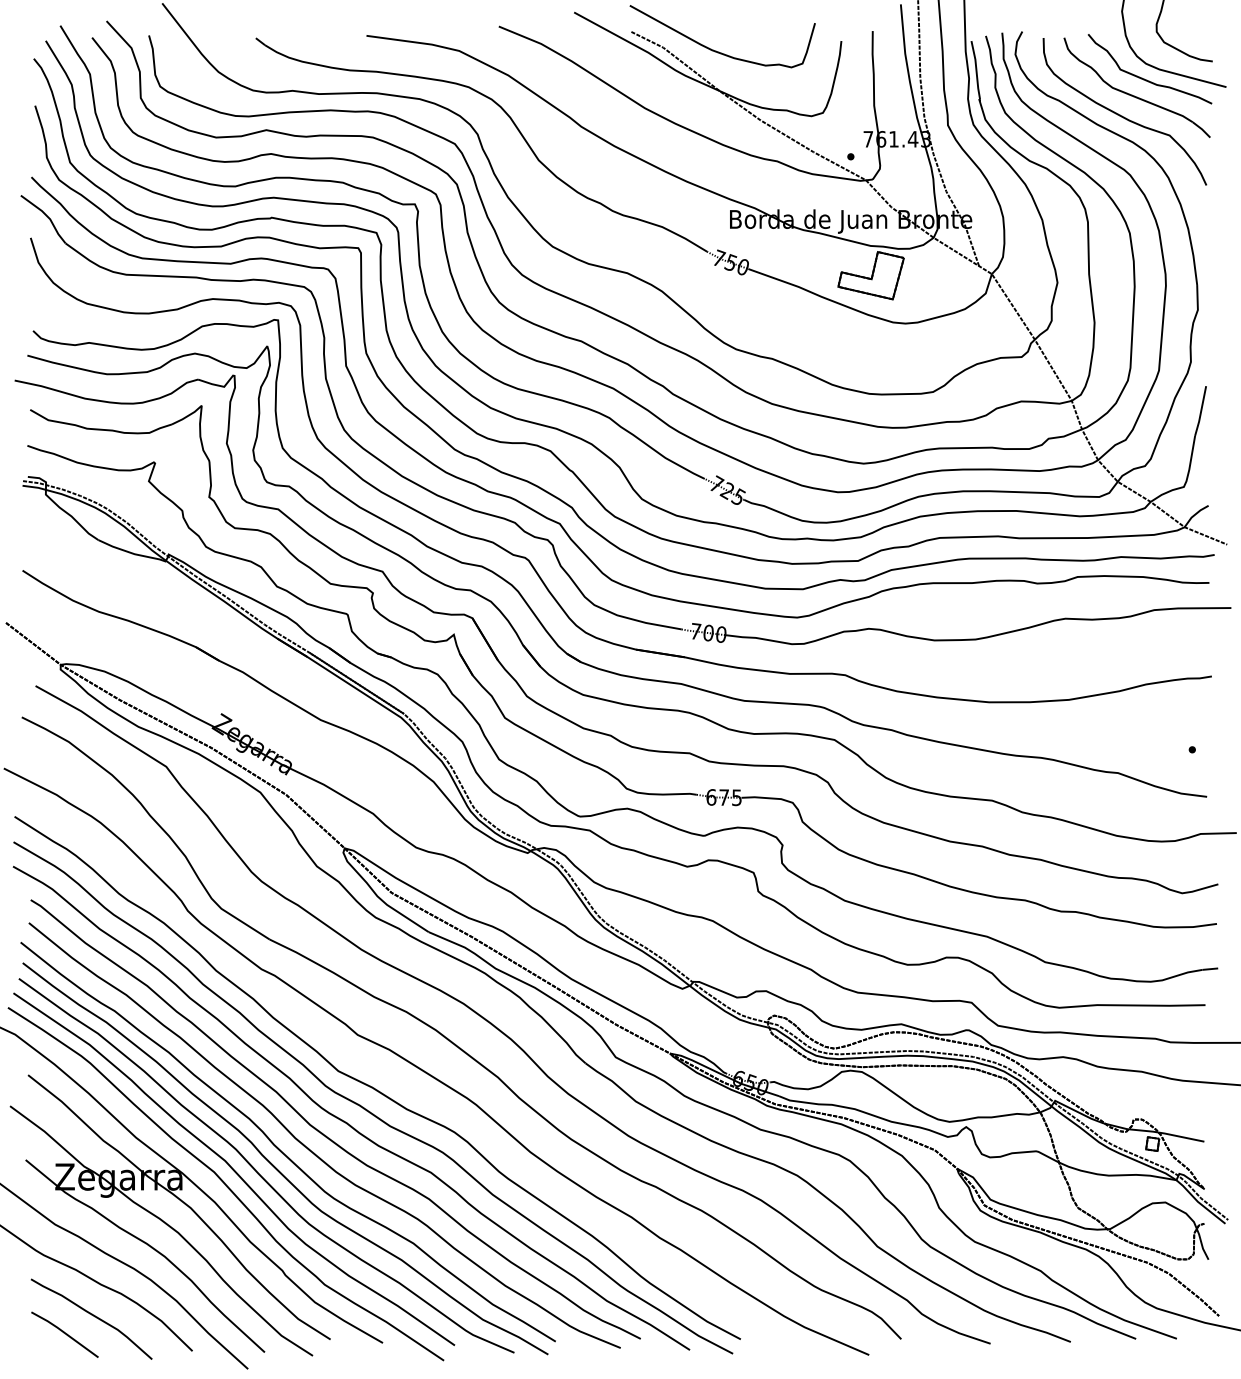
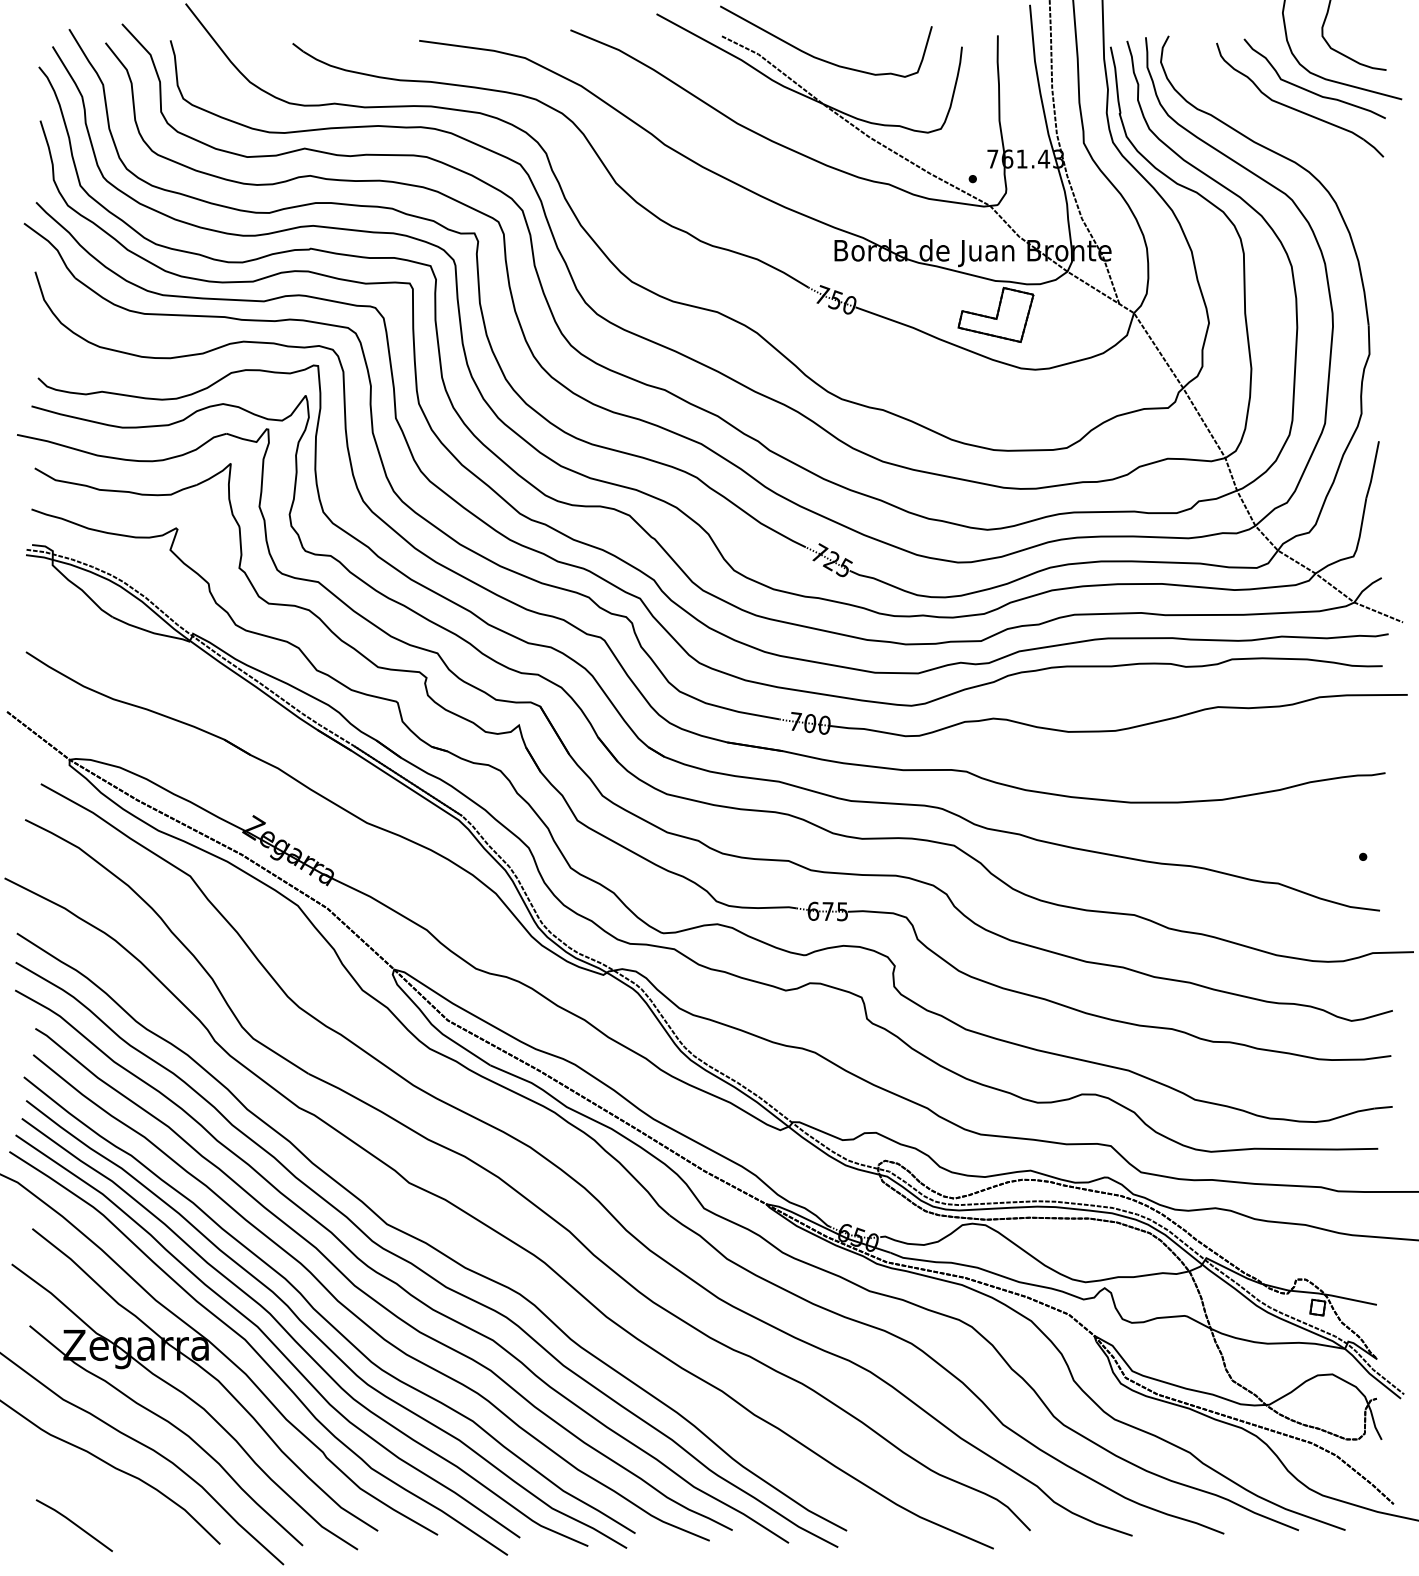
curve: (1122, 115) -> (1283, 131), removed
curve: (93, 1316) -> (107, 1504), removed

